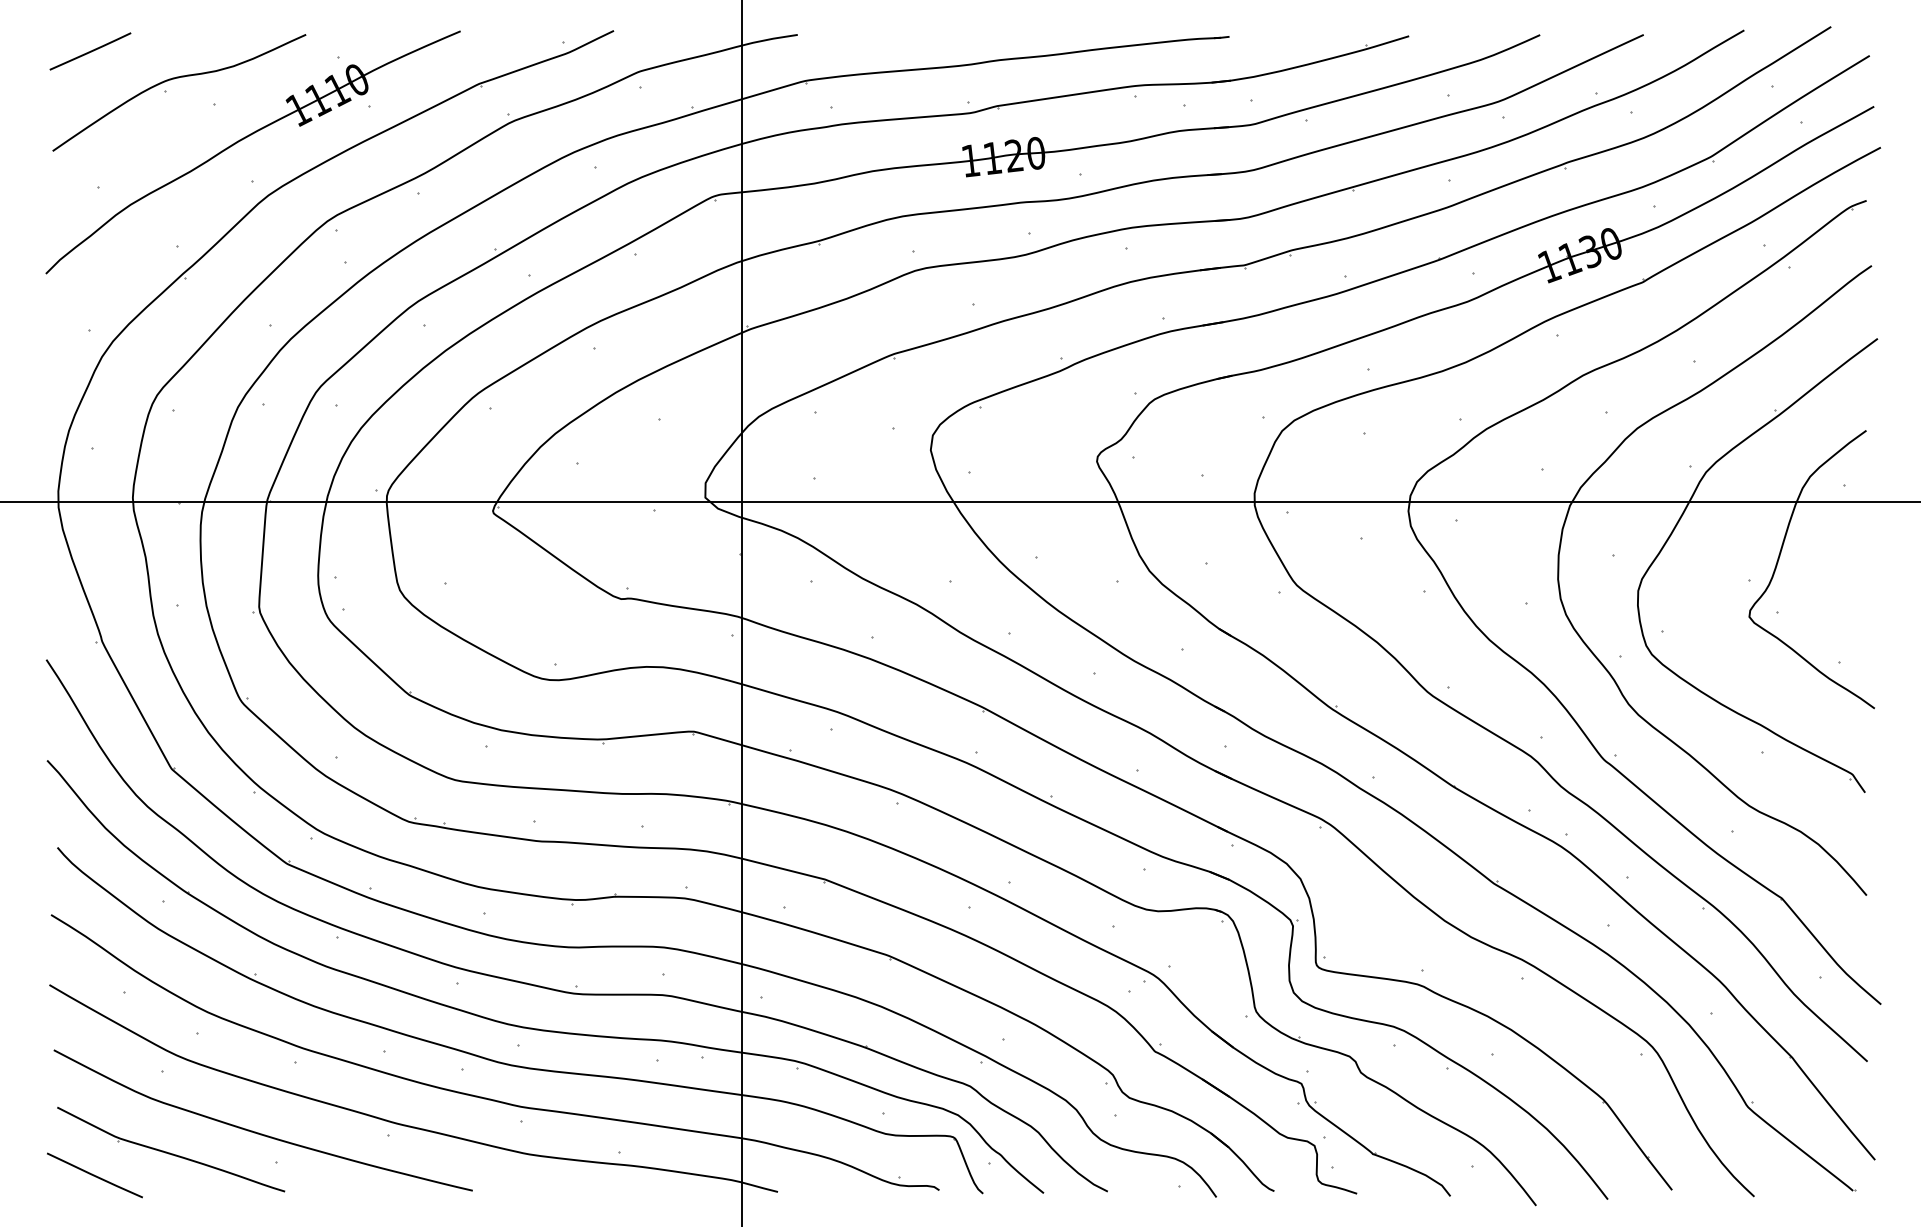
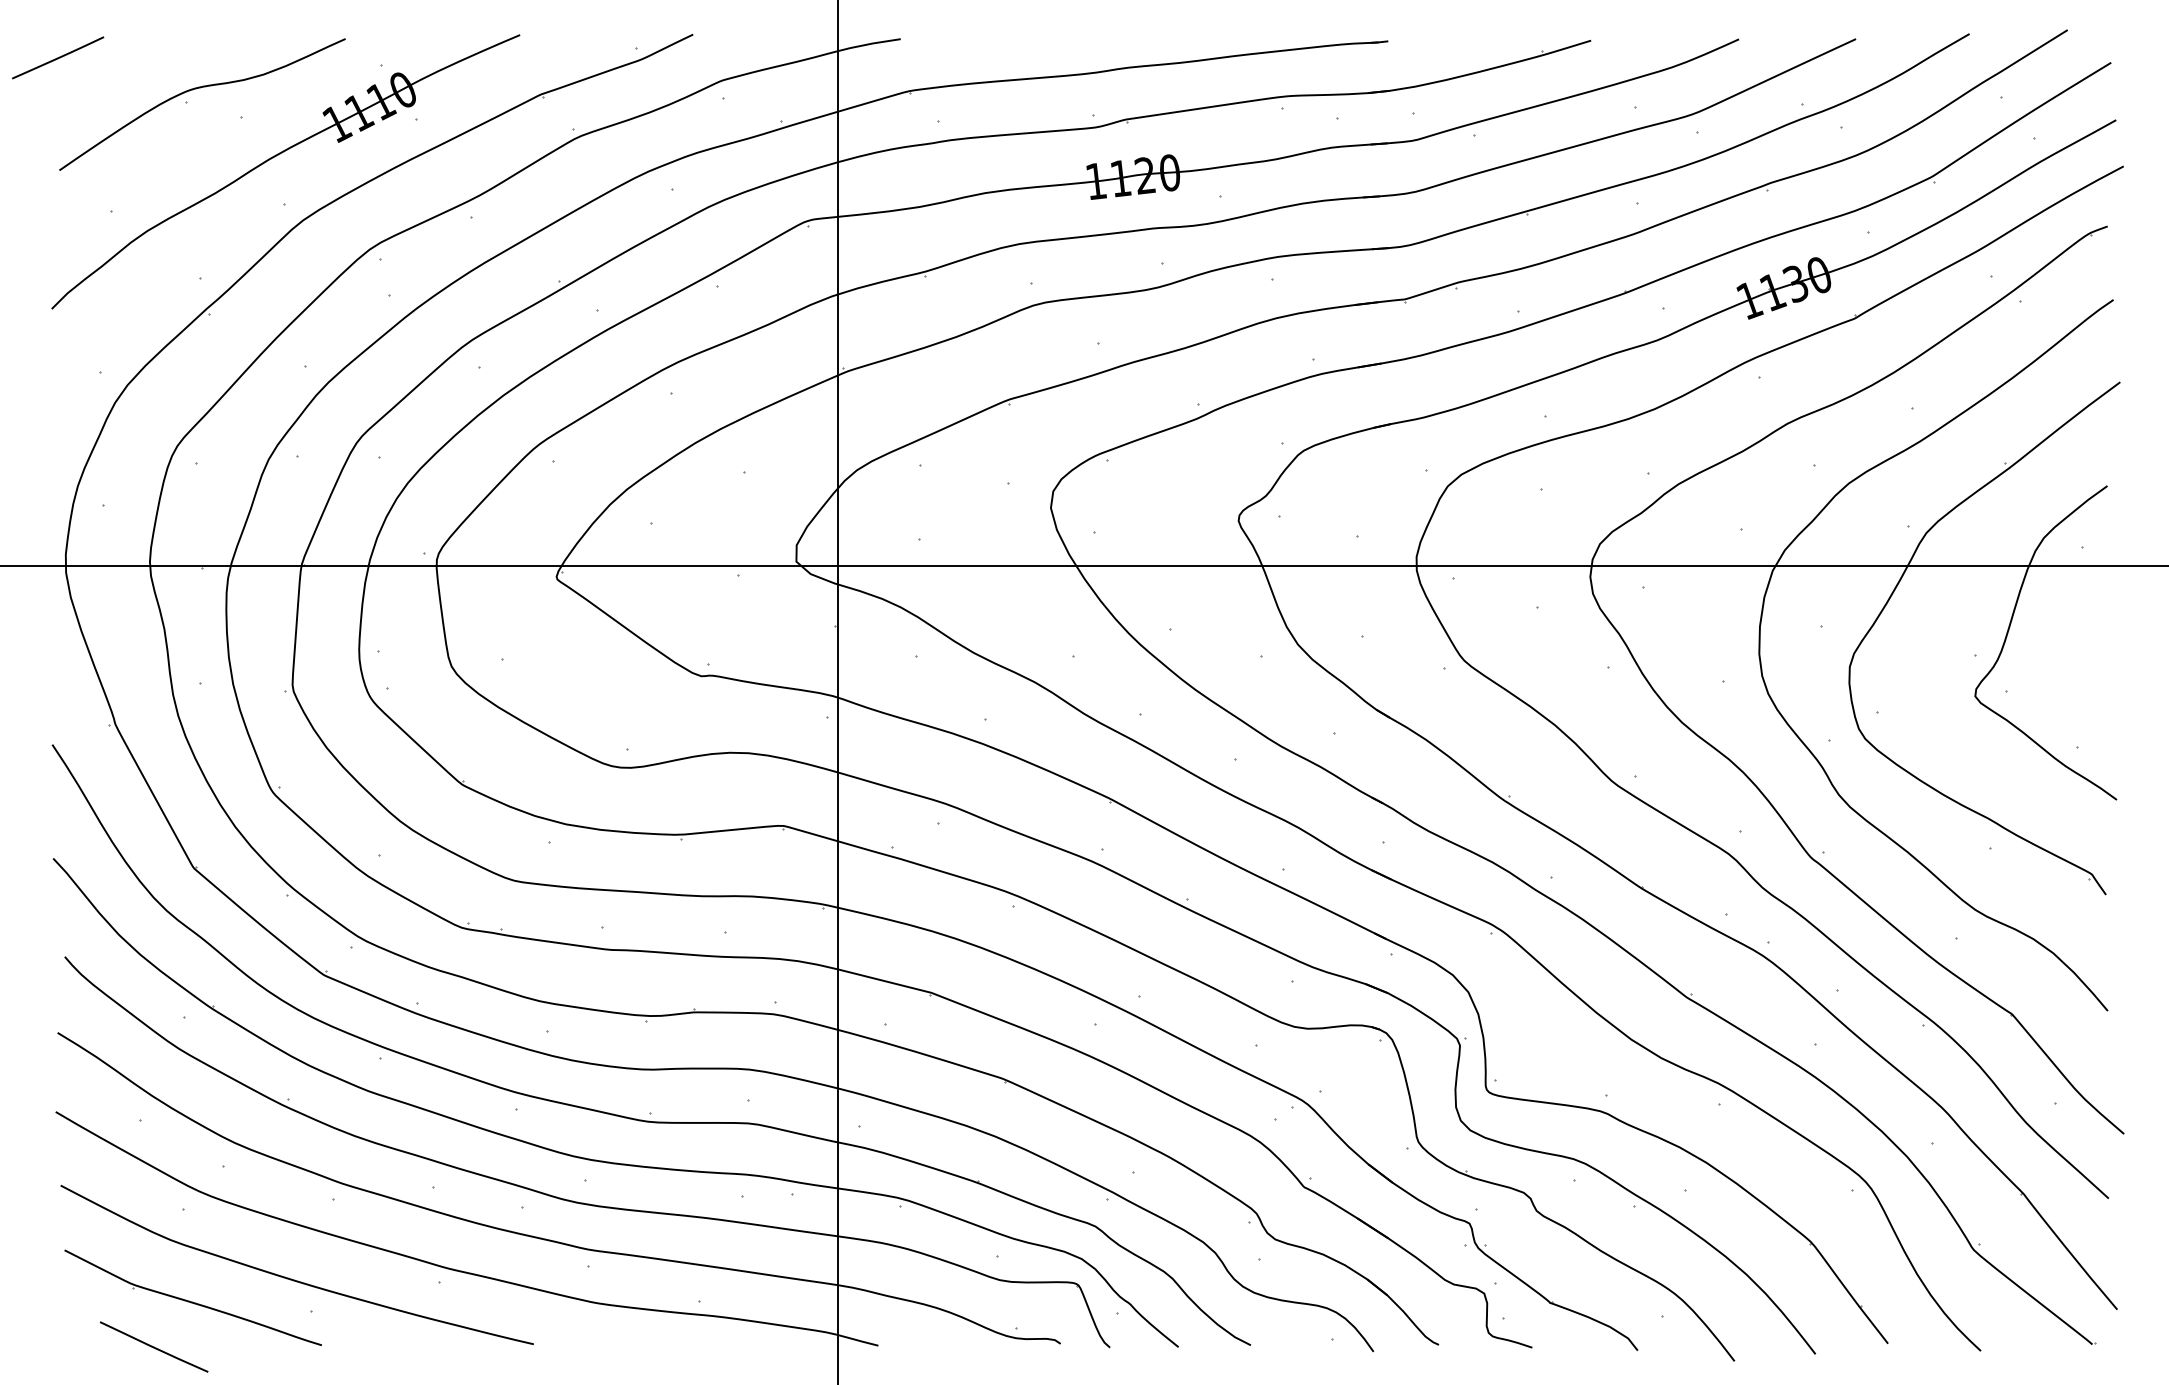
line: (90, 51) -> (58, 57), moved
line: (94, 1174) -> (153, 1346), moved

